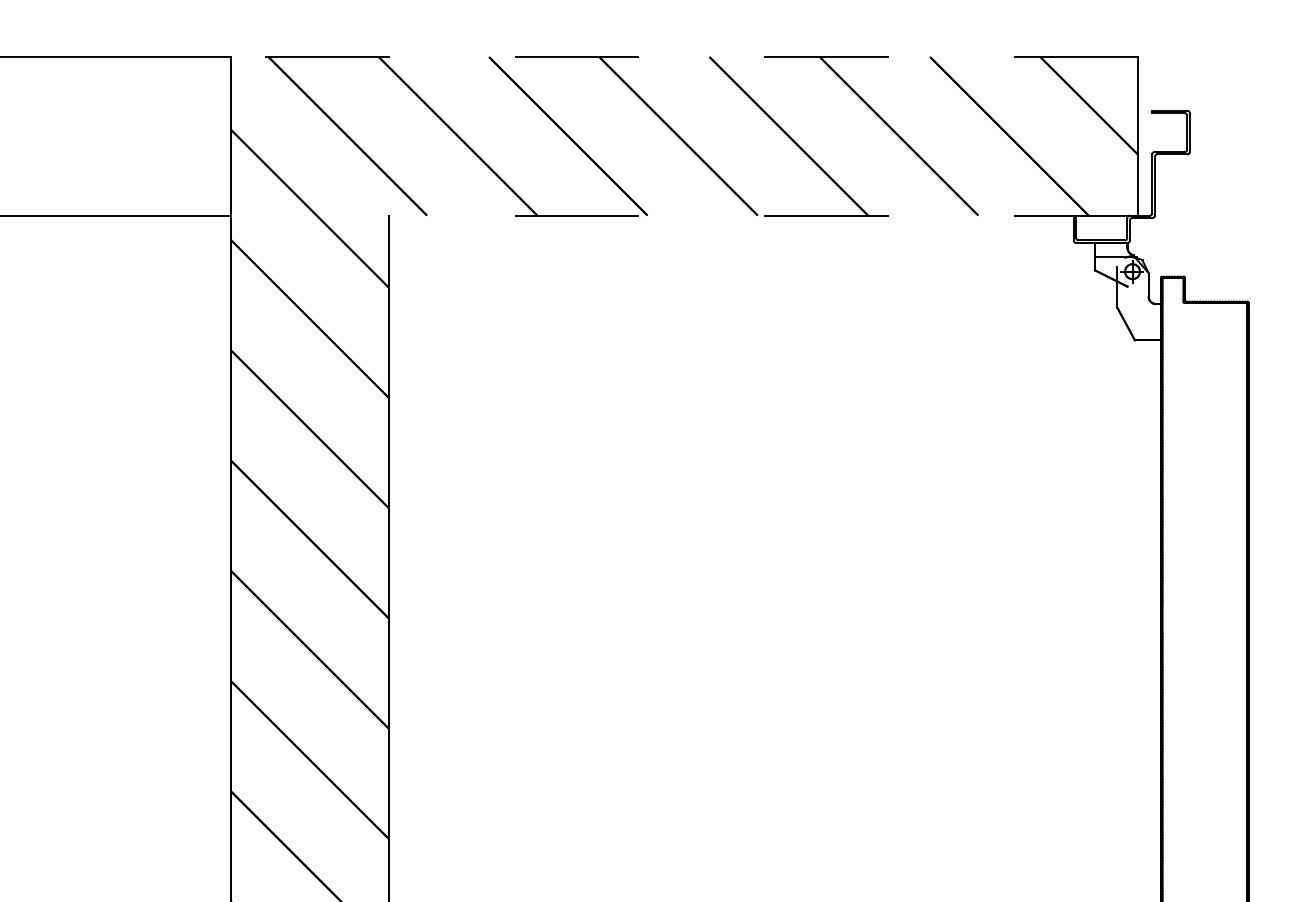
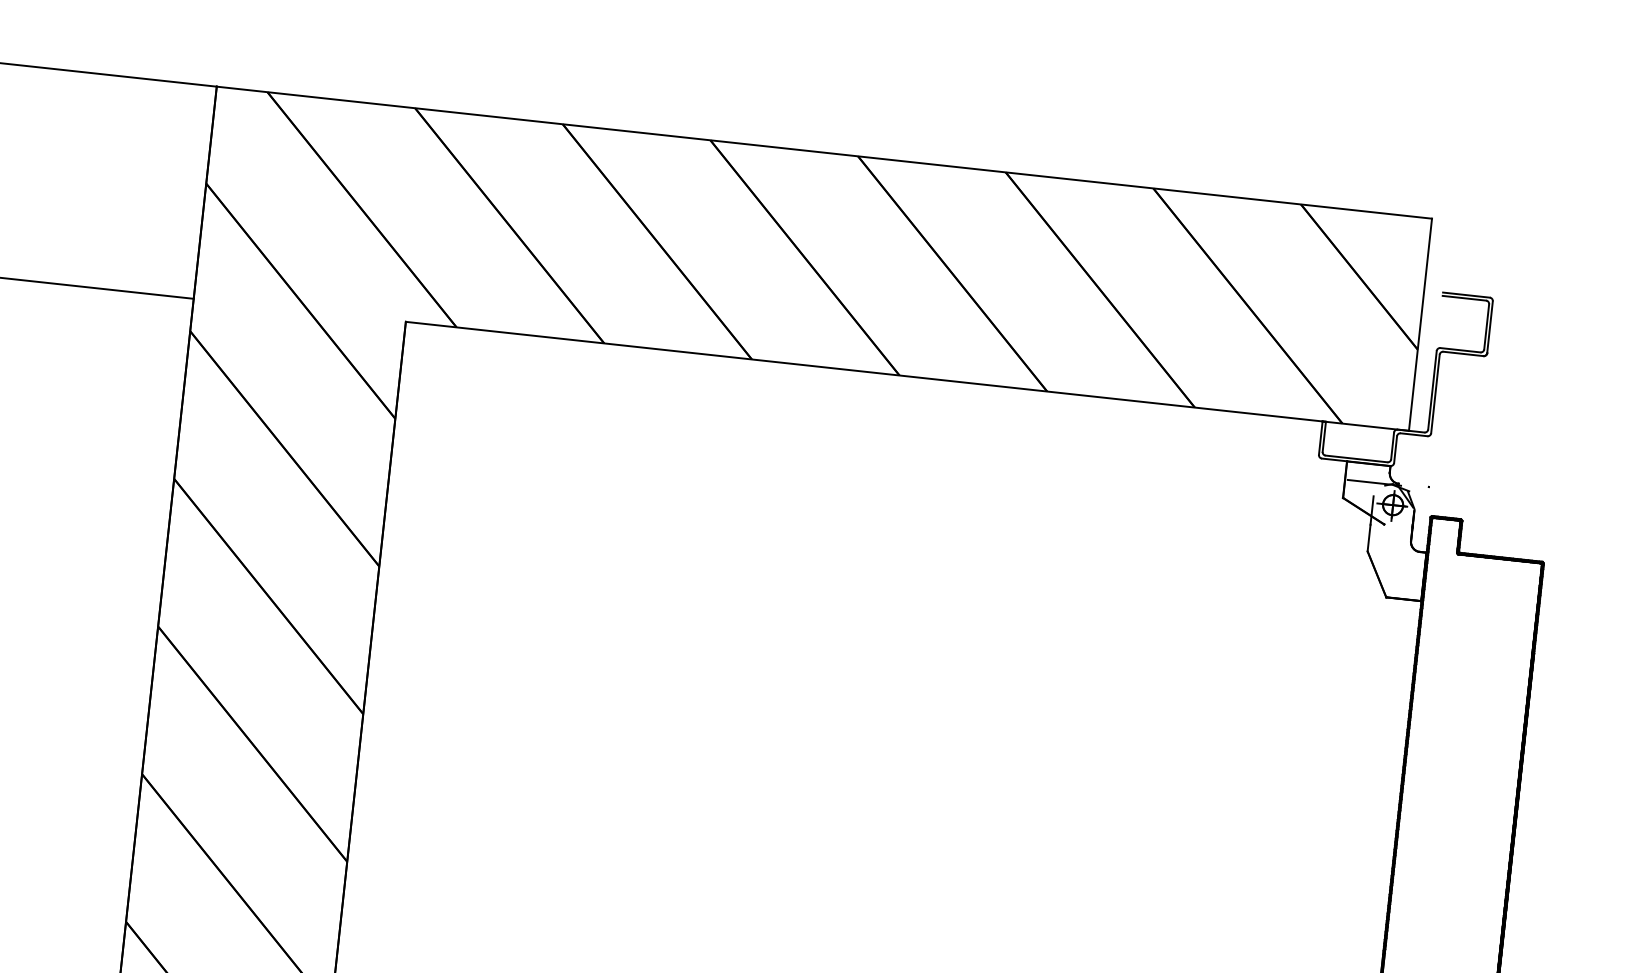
line: (684, 57) -> (824, 153), dashed -> solid
line: (763, 215) -> (907, 376), dashed -> solid

